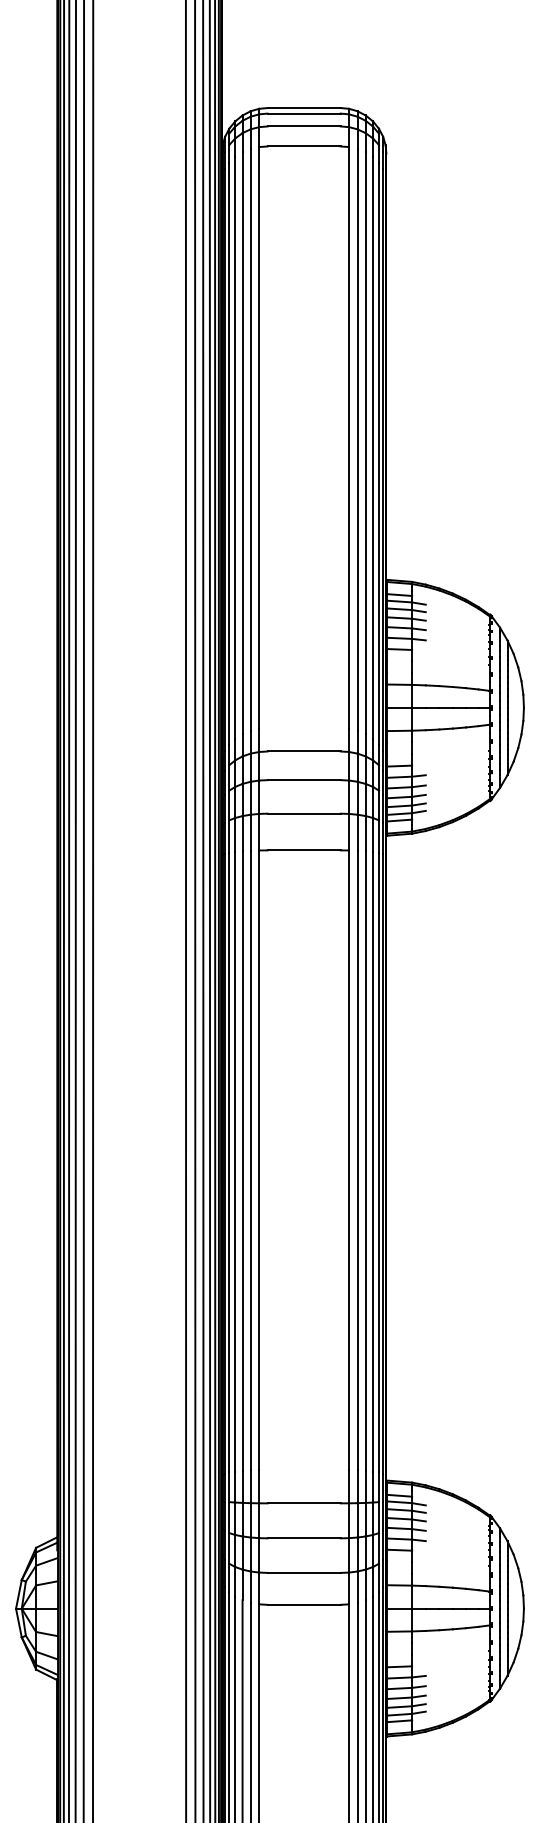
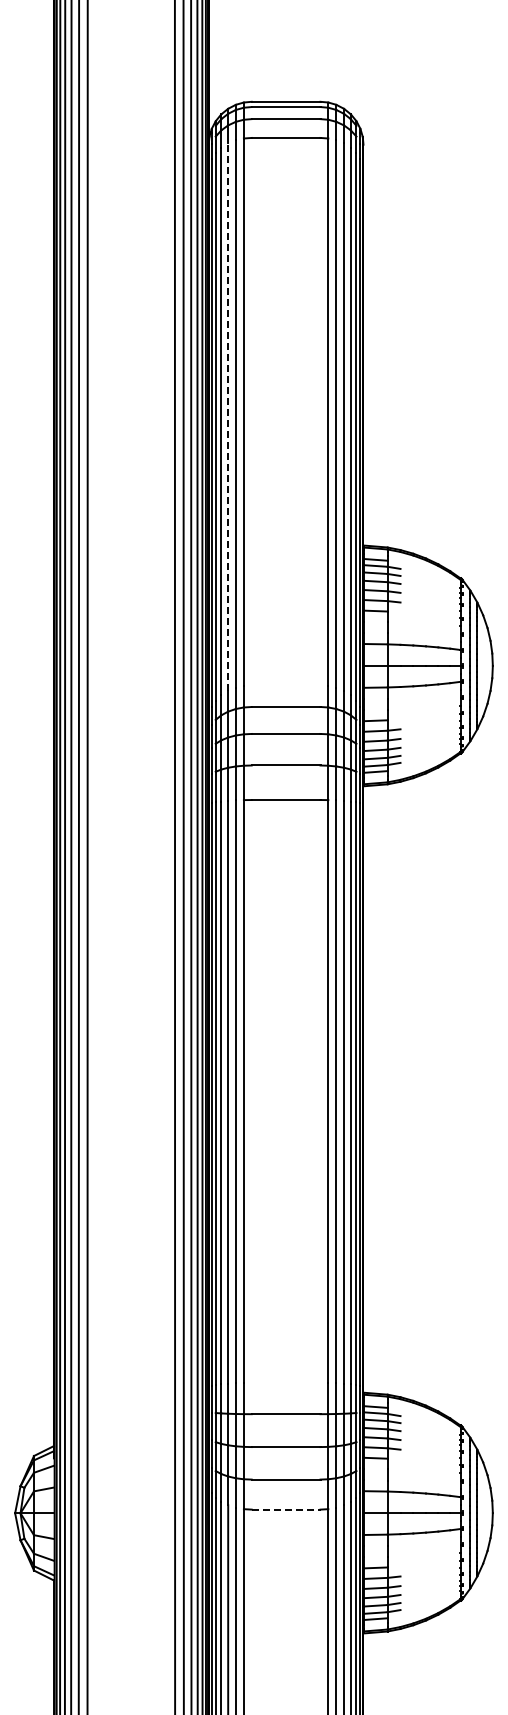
line: (242, 443) -> (228, 417), solid -> dashed
line: (304, 1604) -> (286, 1509), solid -> dashed

